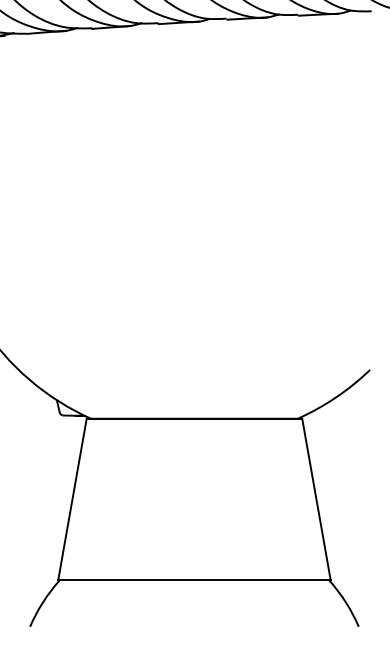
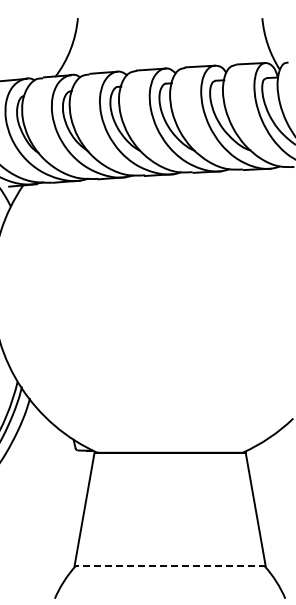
line: (194, 580) -> (170, 566), solid -> dashed

